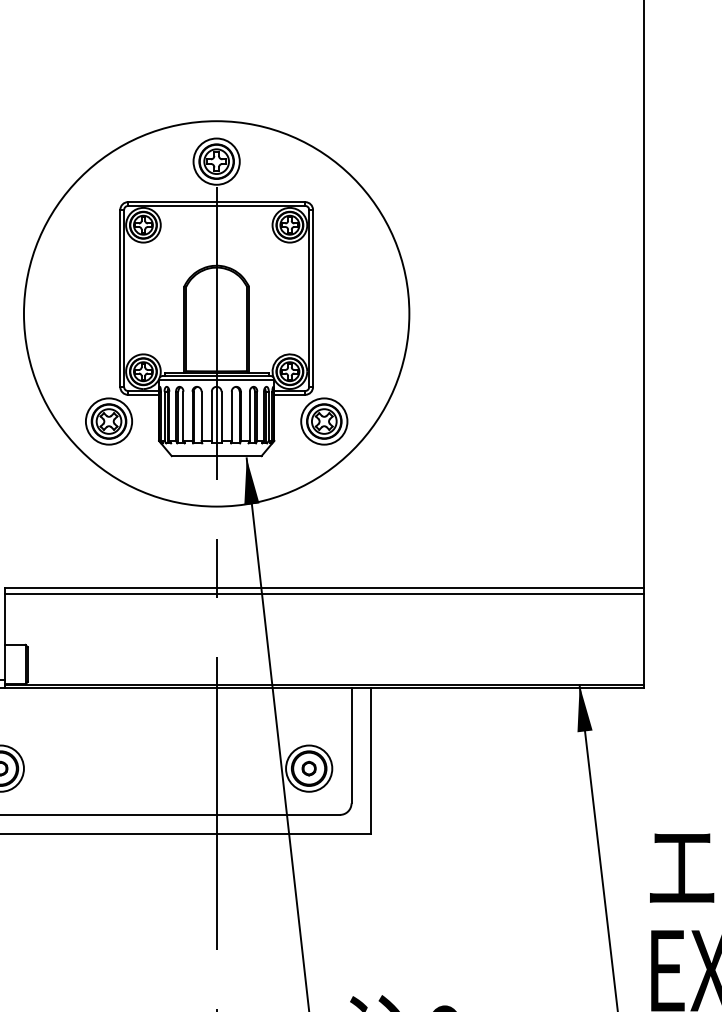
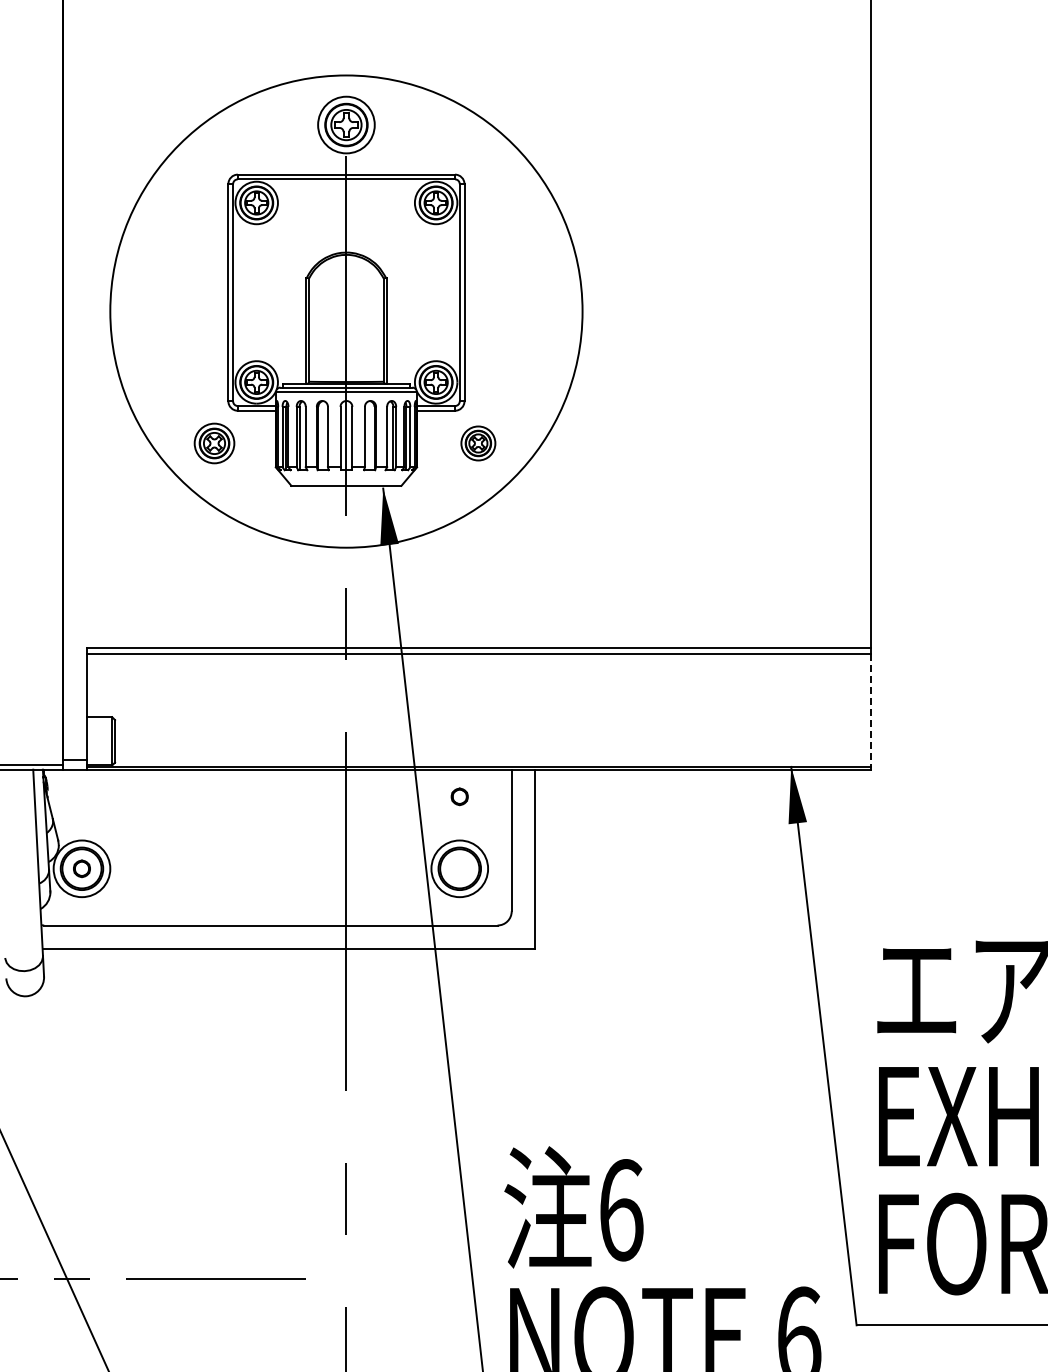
part: (108, 421) -> (214, 443), size x0.7
part: (324, 421) -> (478, 443), size x0.6
line: (644, 640) -> (870, 711), solid -> dashed
part: (308, 768) -> (459, 796), moved

